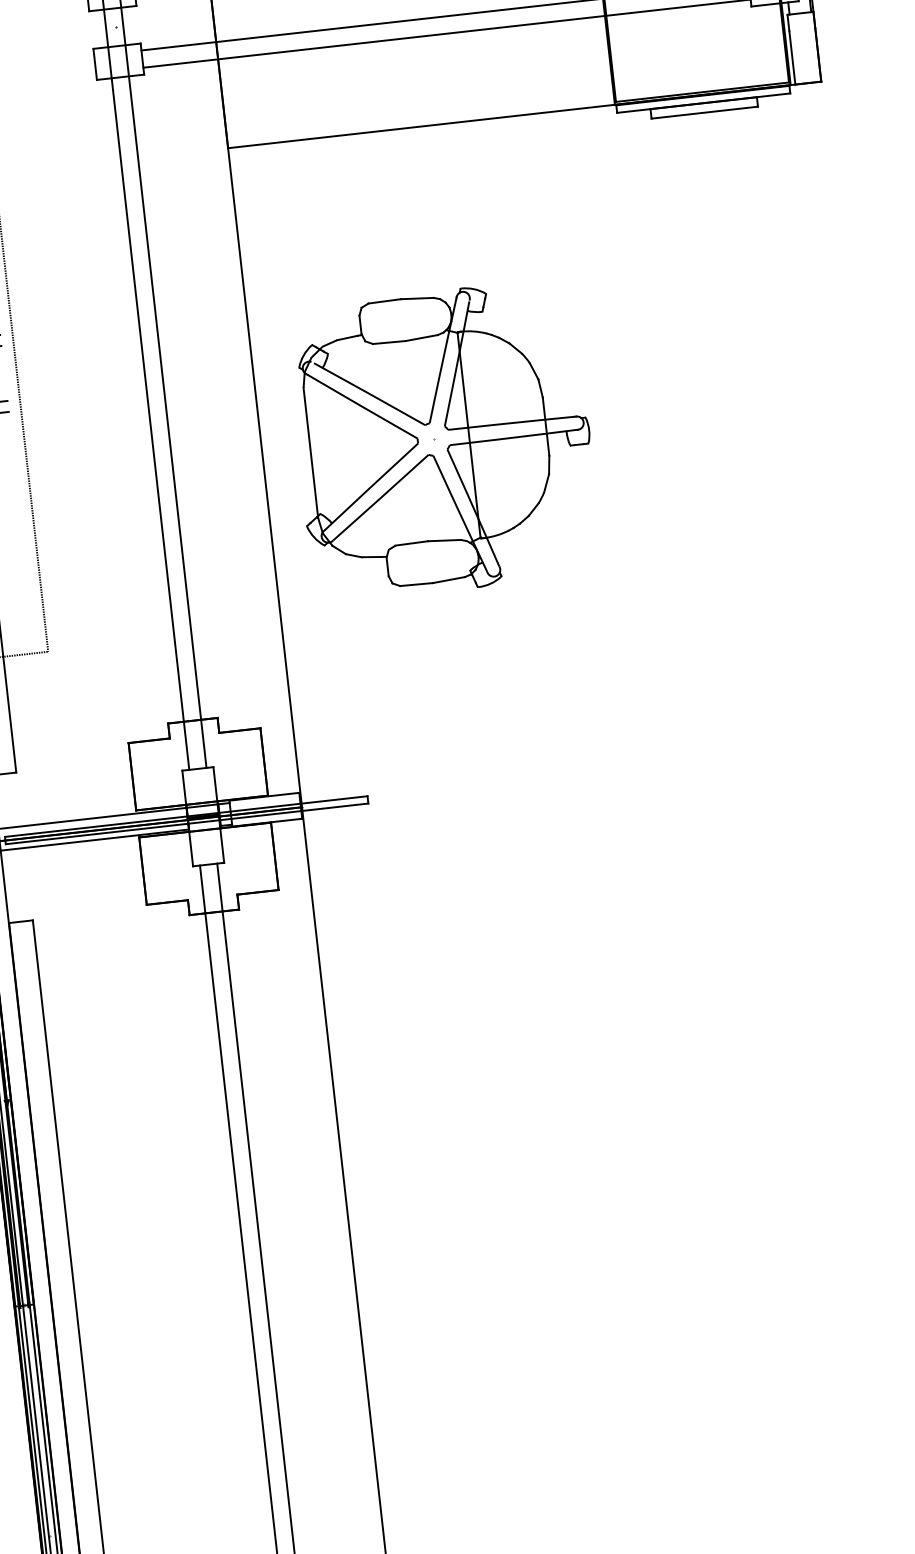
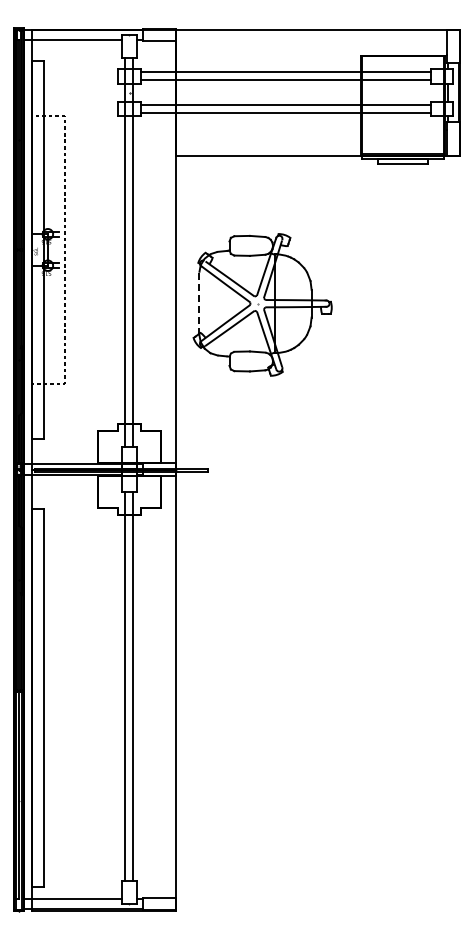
line: (311, 452) -> (199, 303), solid -> dashed

